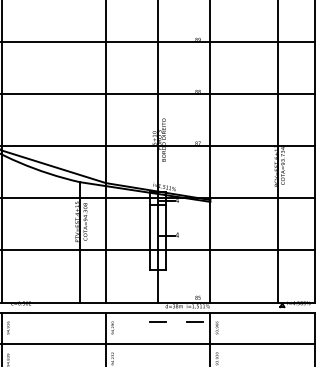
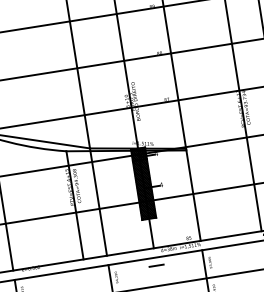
hatch: (158, 230) -> (143, 183), added
line: (194, 321) -> (189, 260), removed

